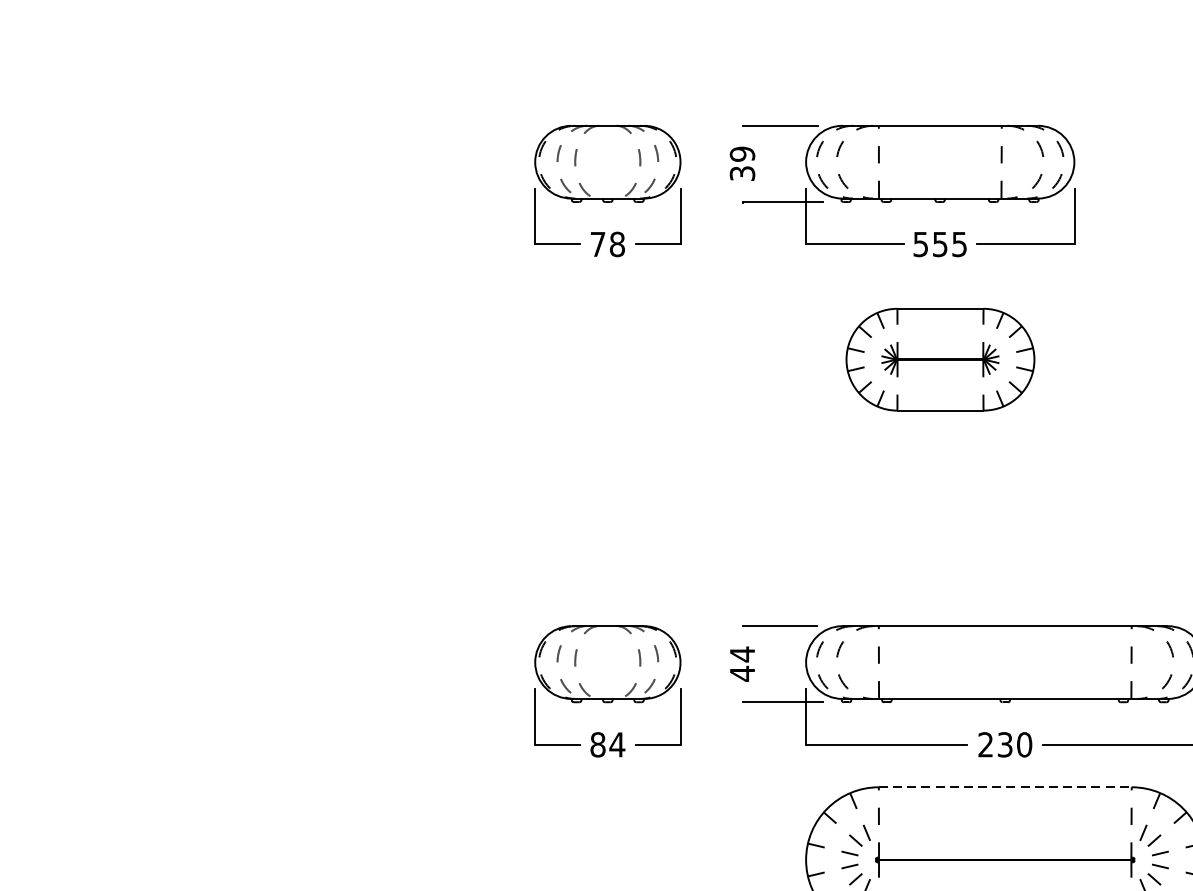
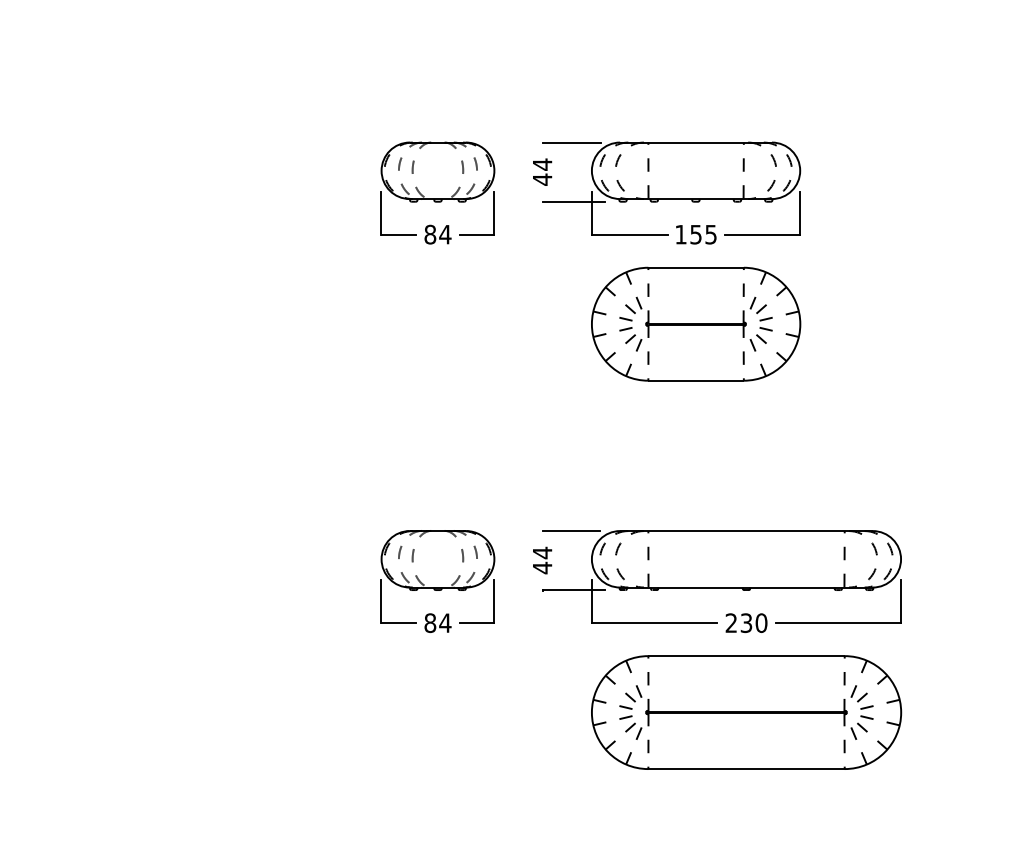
text: (742, 163) -> (542, 171), 39 -> 44
text: (607, 244) -> (437, 234), 78 -> 84
text: (920, 244) -> (680, 234), 555 -> 155
part: (940, 358) -> (696, 323), size x1.43
line: (1006, 787) -> (747, 656), dashed -> solid

